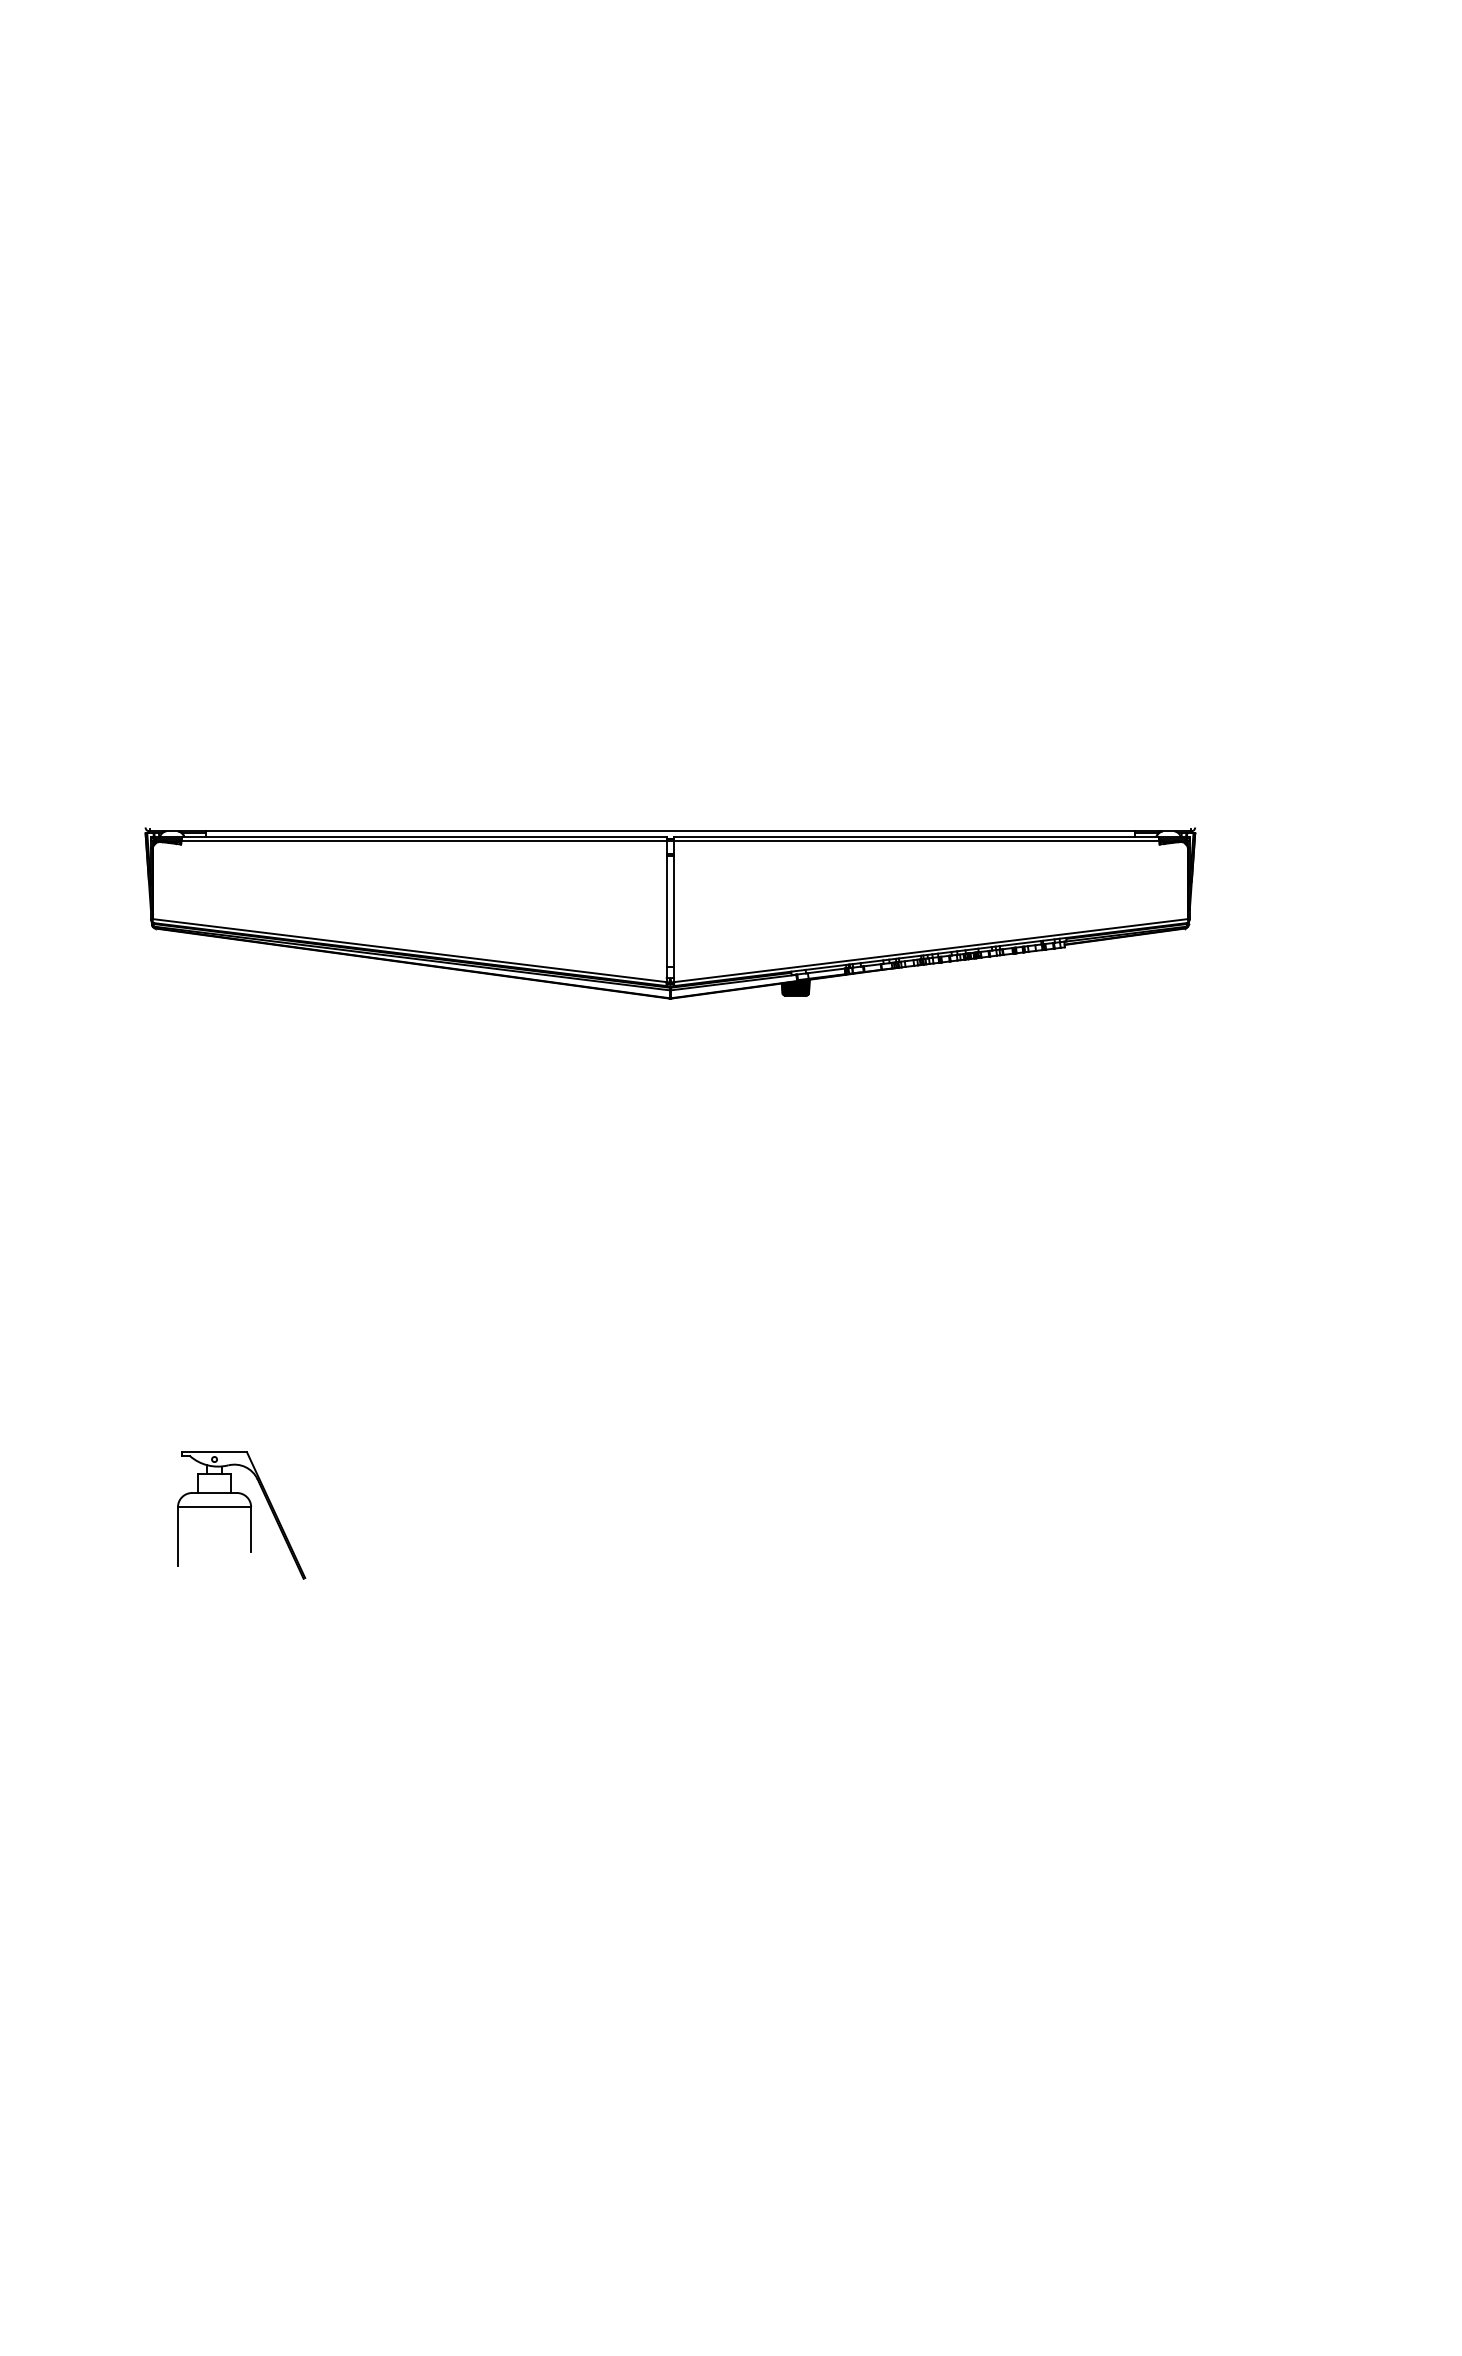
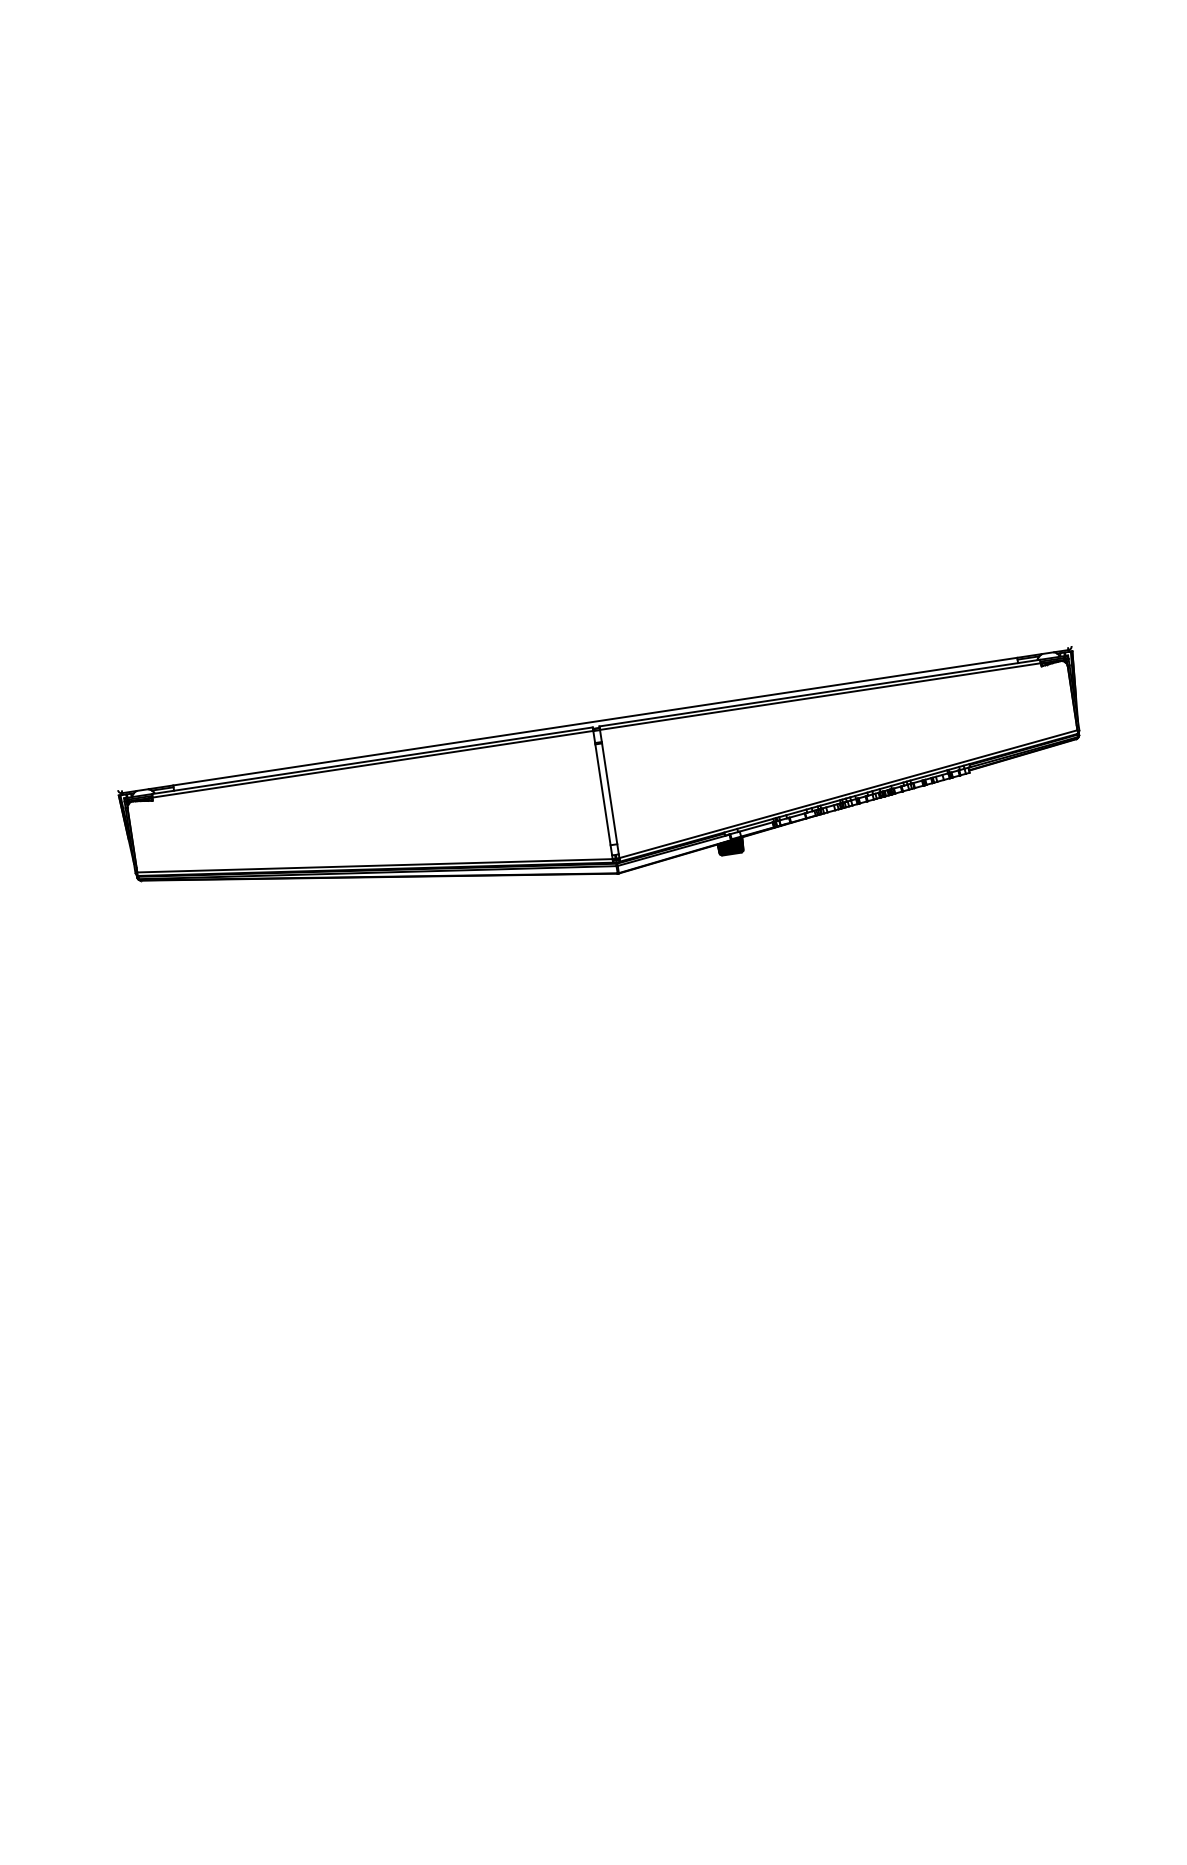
part: (241, 1507) -> (298, 1394), removed

